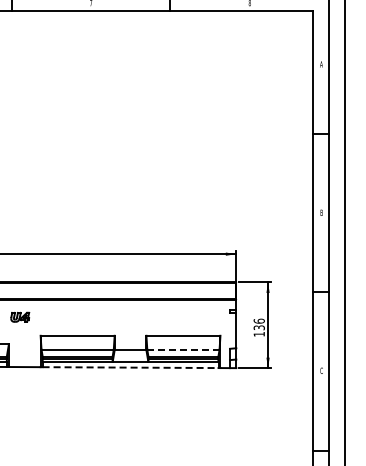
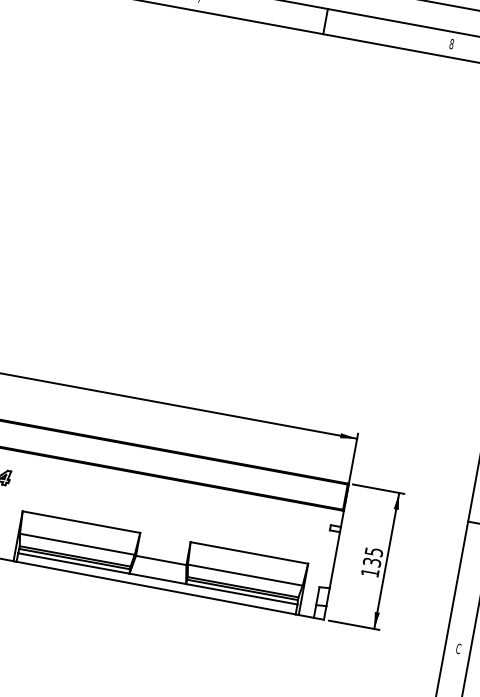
text: (258, 320) -> (373, 550), 136 -> 135
line: (183, 349) -> (245, 574), dashed -> solid
line: (130, 367) -> (156, 587), dashed -> solid

